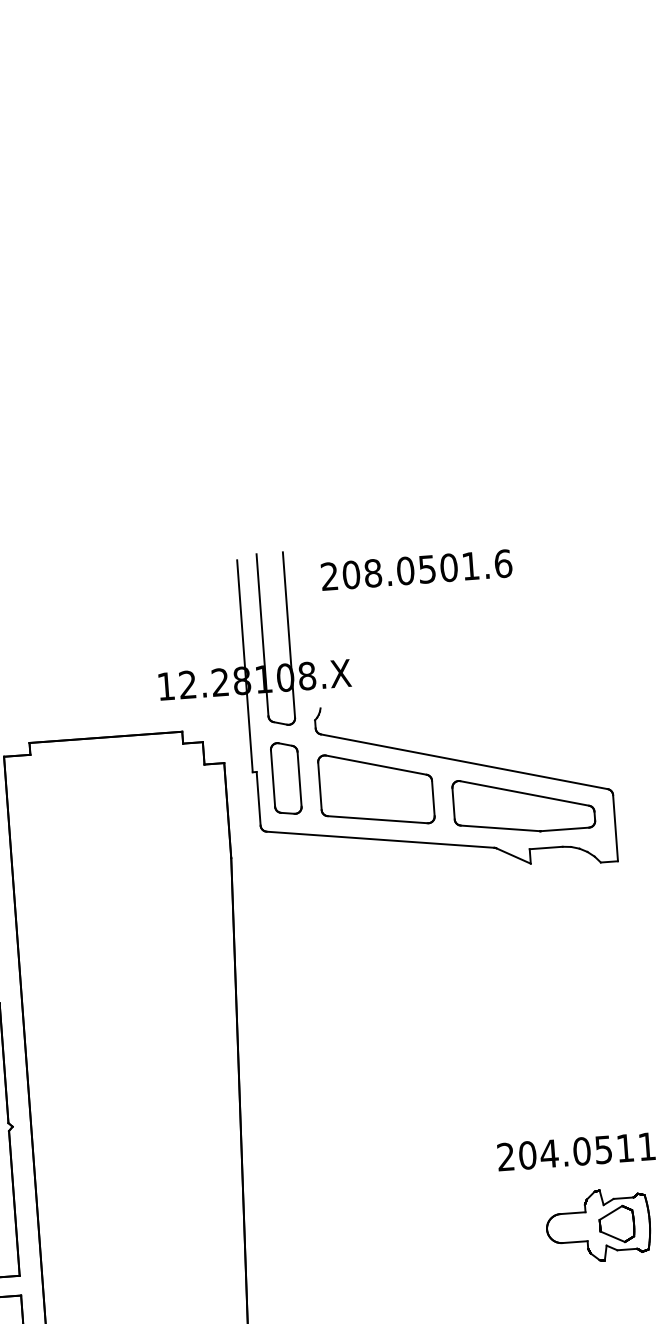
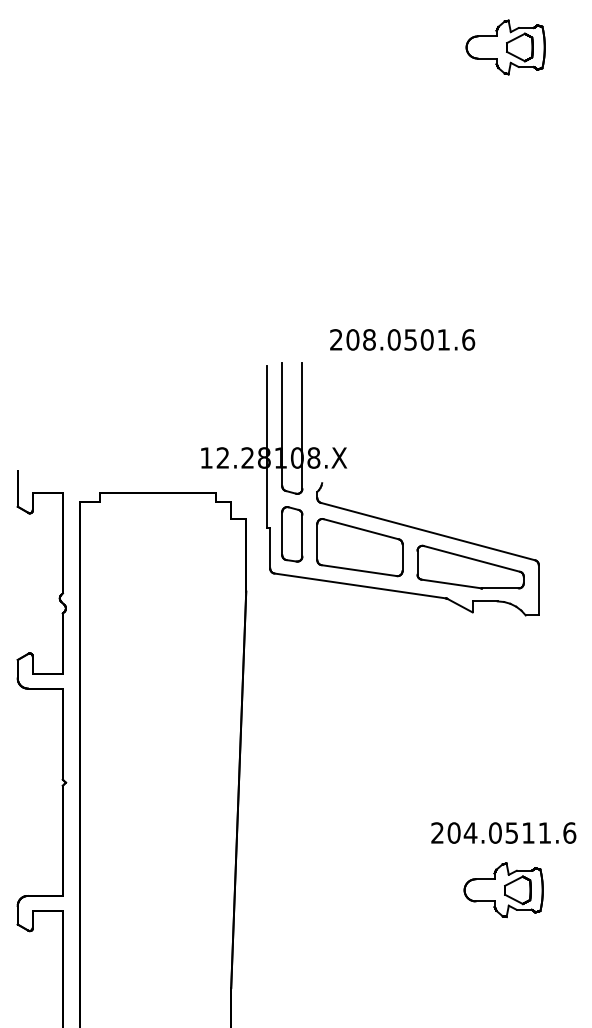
part: (519, 118) -> (505, 47), added
text: (416, 569) -> (402, 339), moved

